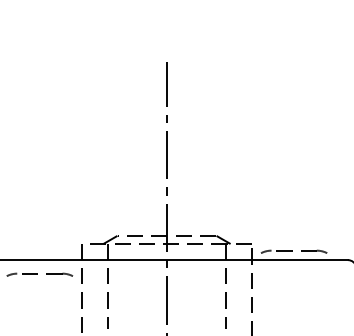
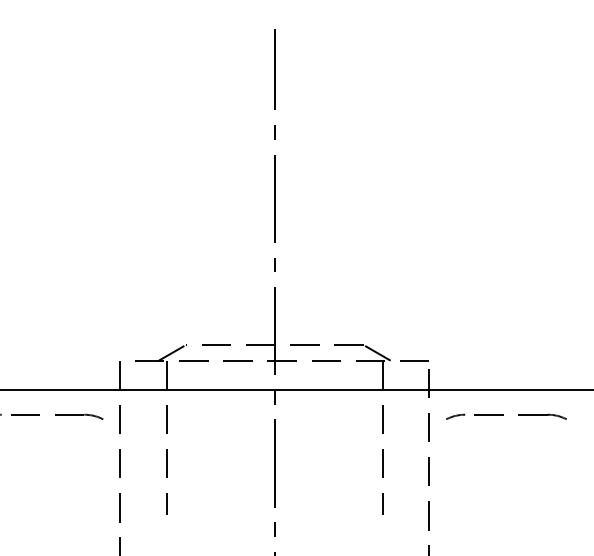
part: (293, 251) -> (505, 416), moved

